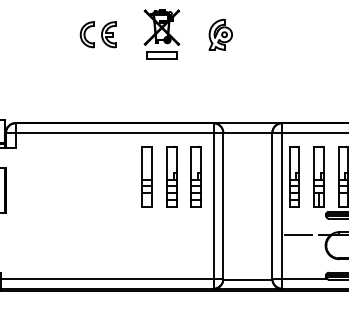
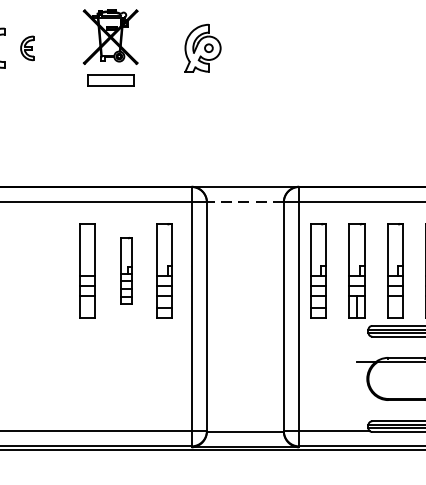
part: (108, 34) -> (26, 47), size x0.6
line: (247, 132) -> (244, 201), solid -> dashed
part: (171, 176) -> (125, 270), size x0.7
line: (298, 234) -> (324, 361), removed

